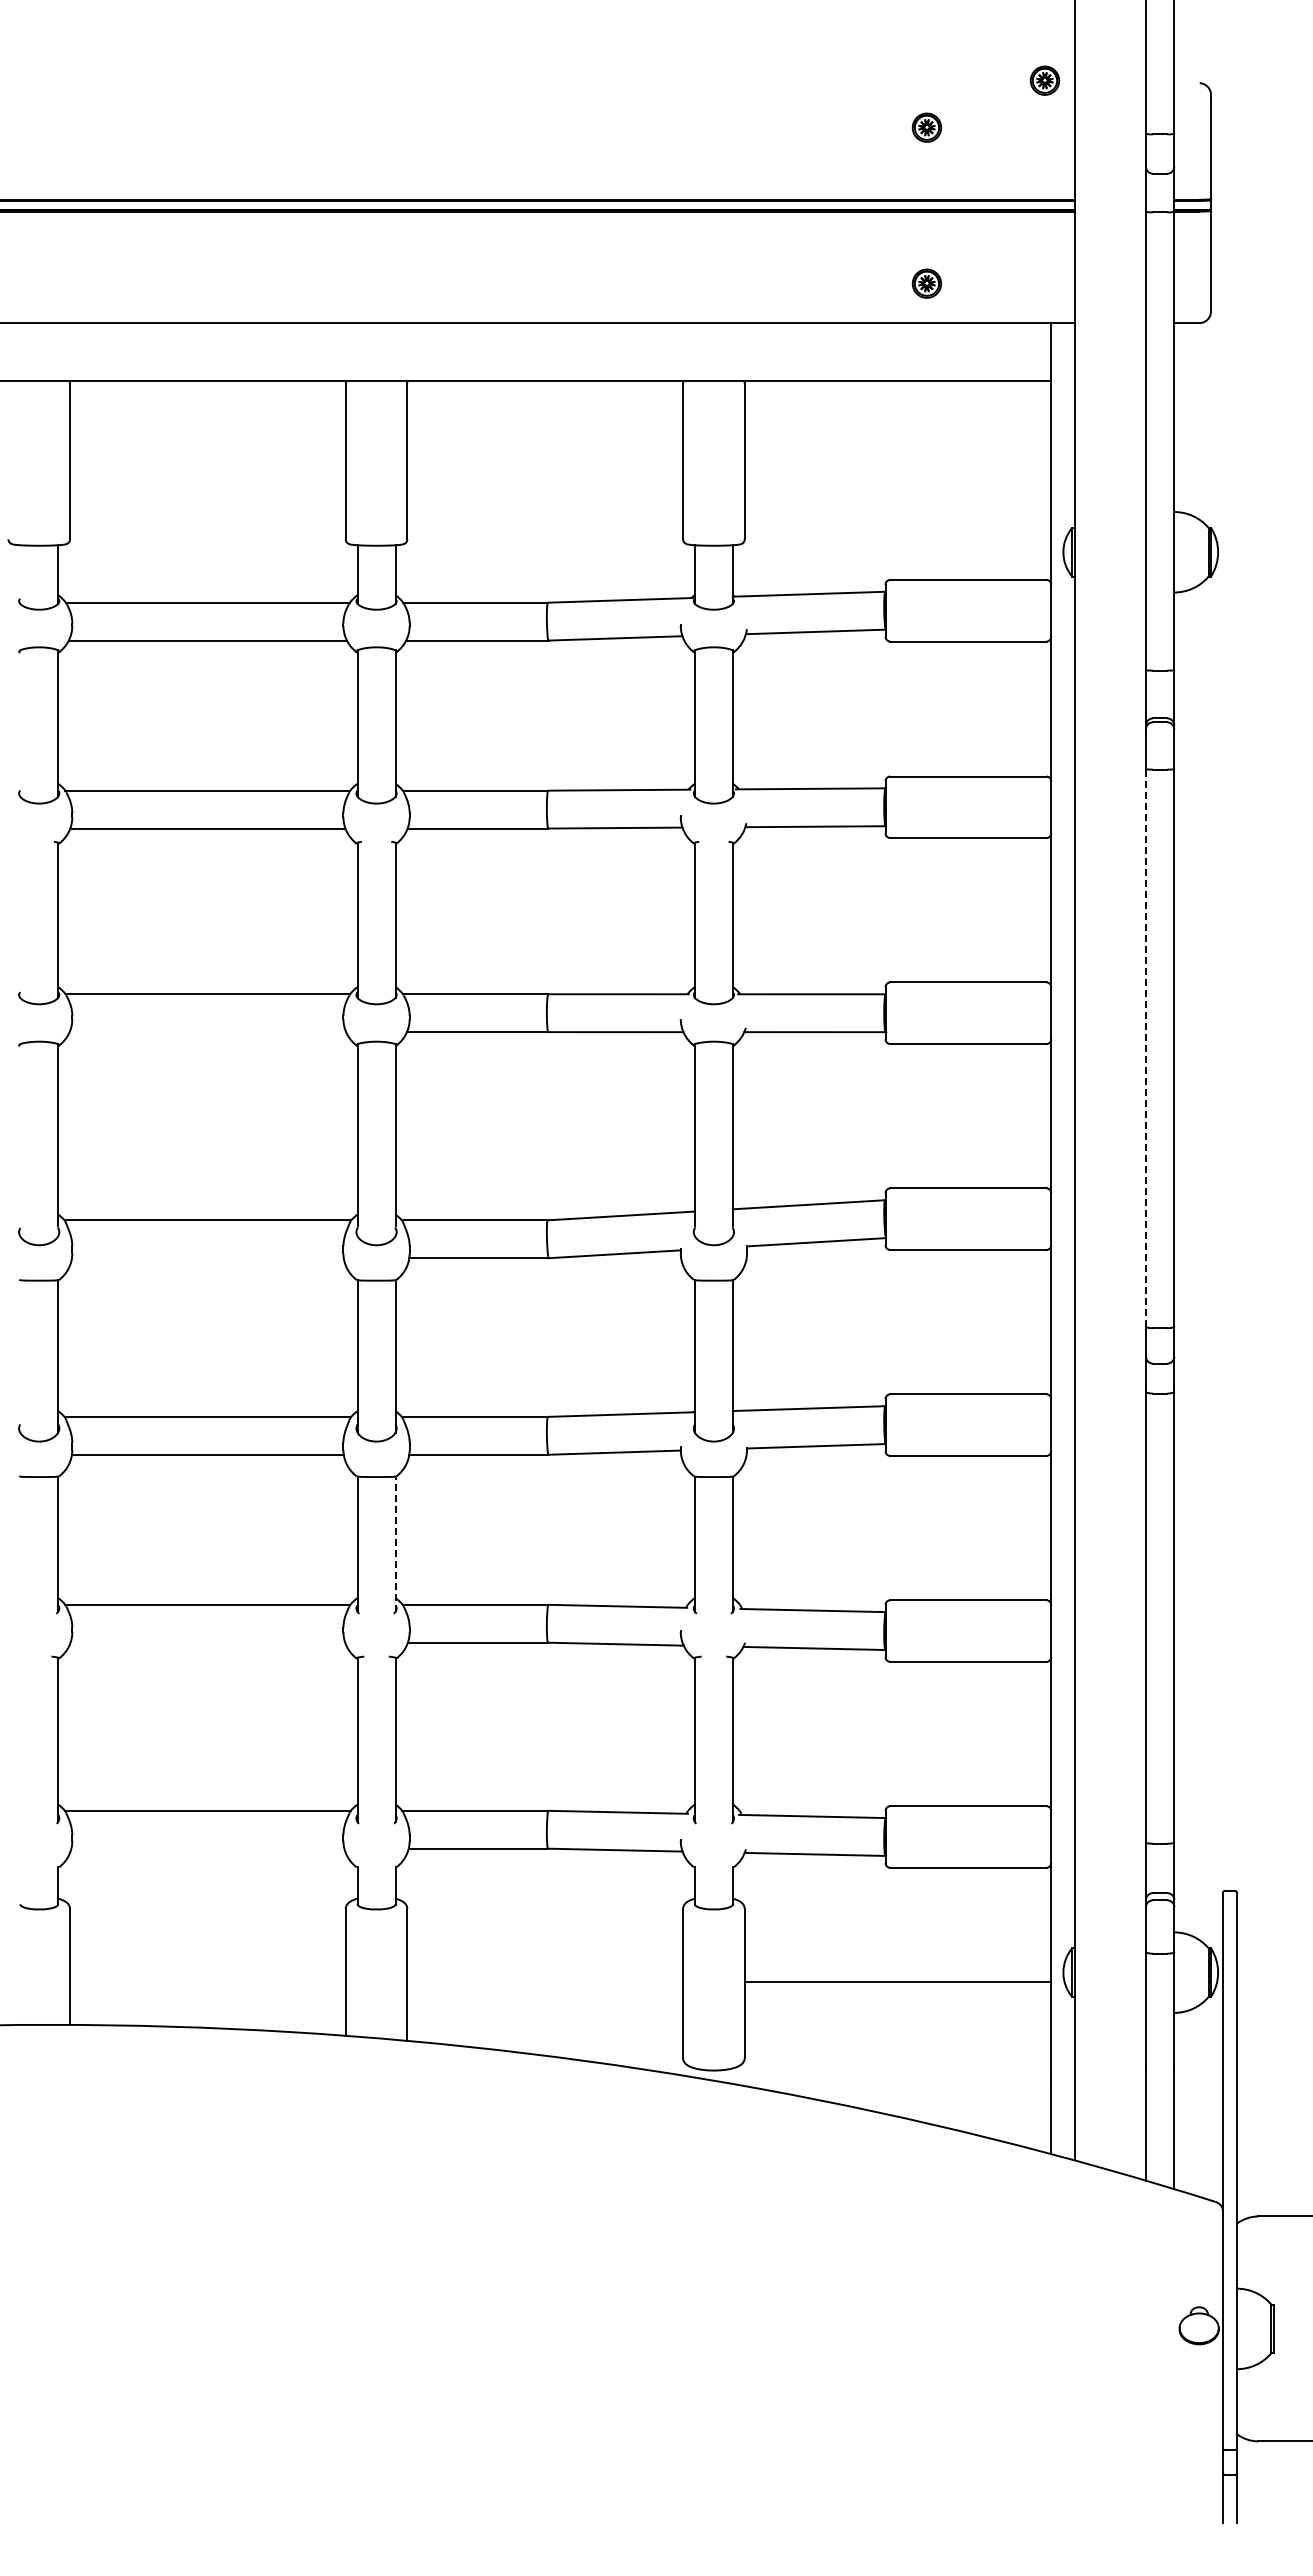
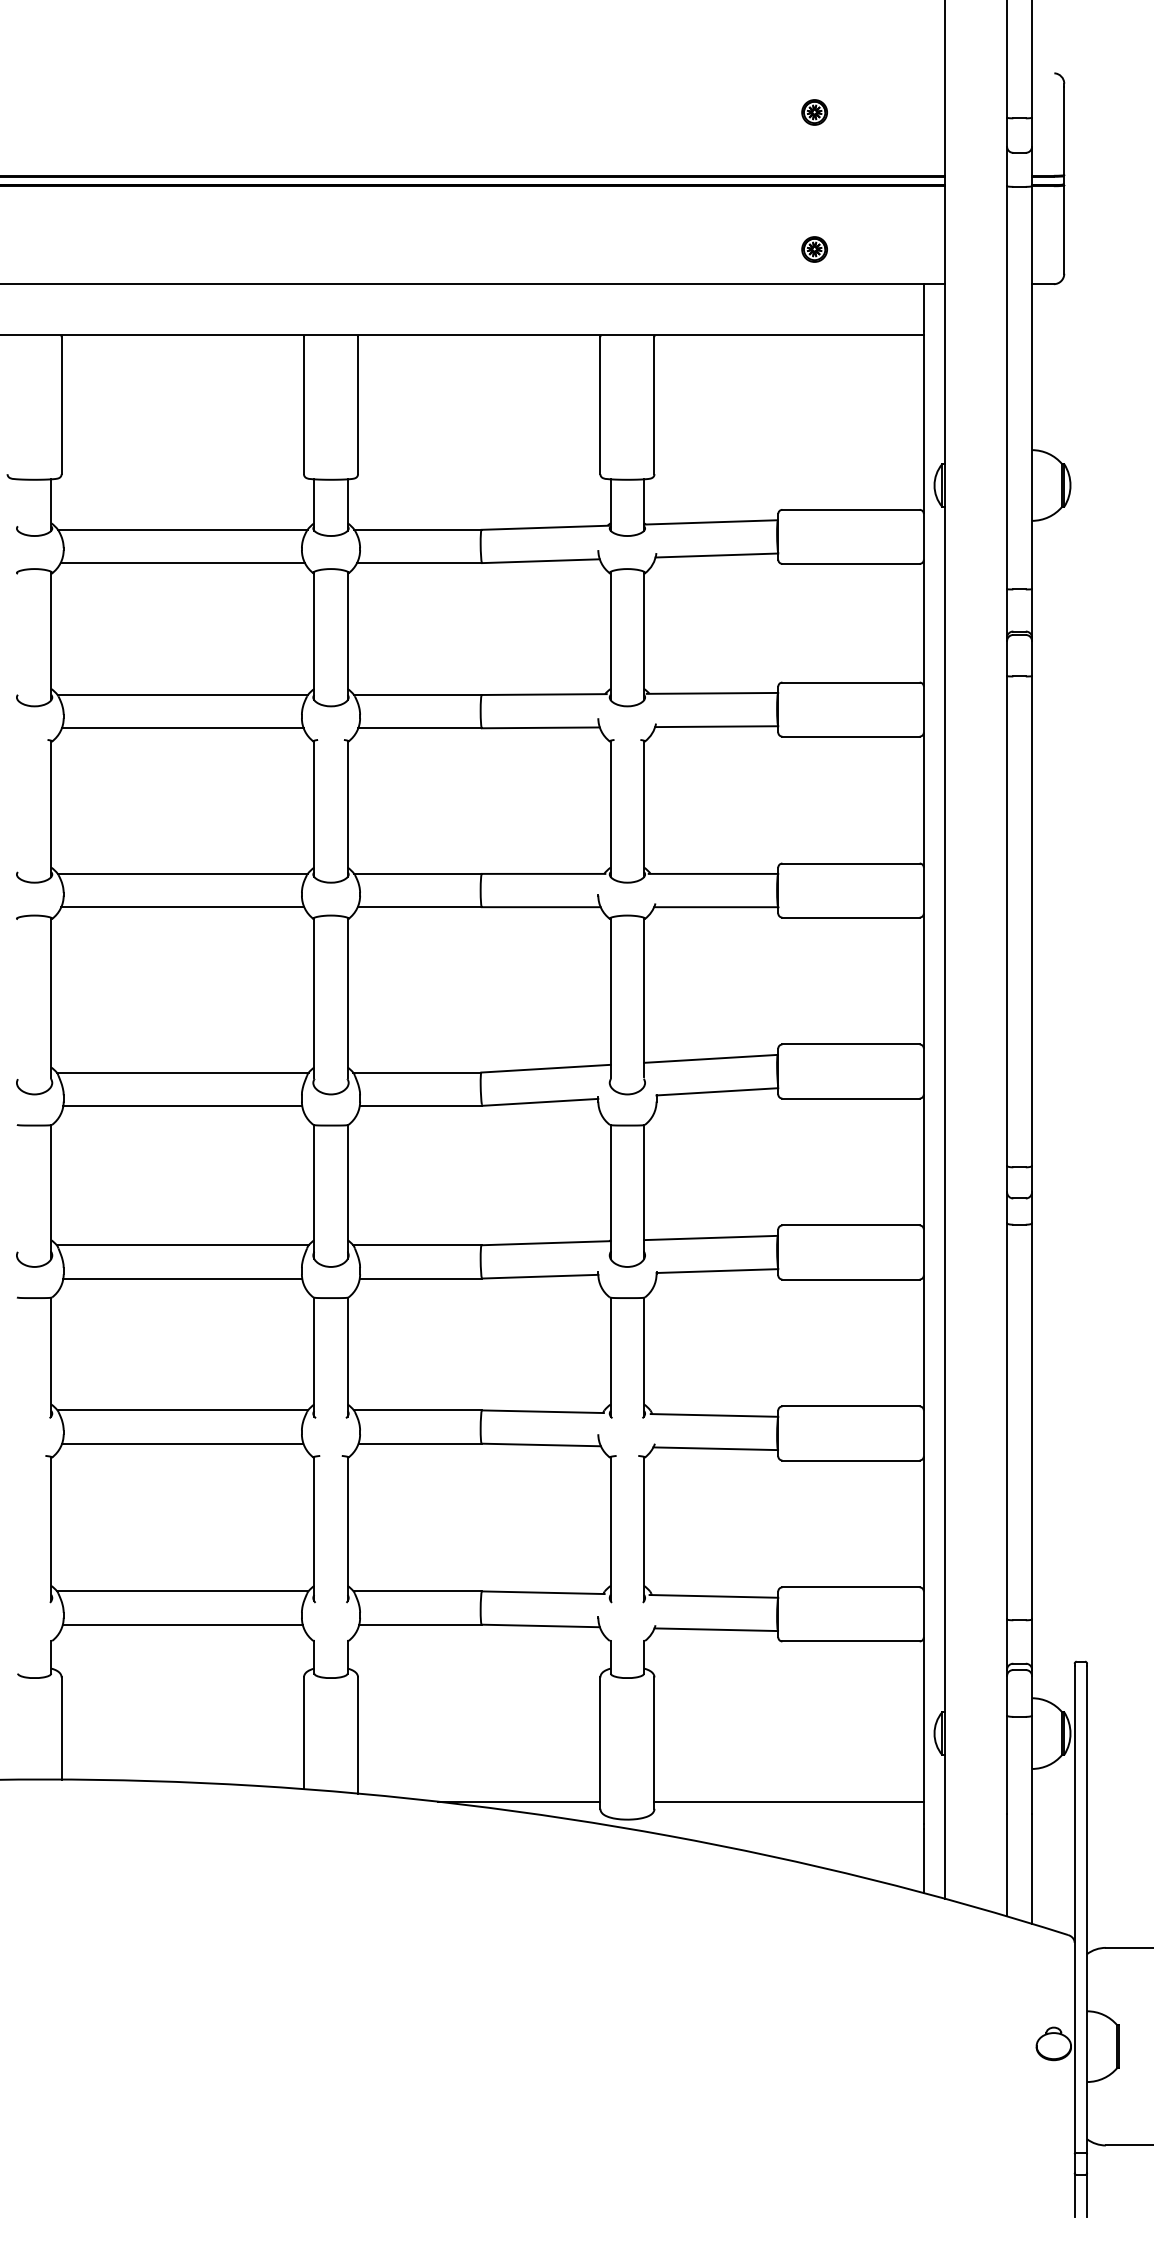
part: (1044, 80) -> (917, 70), removed
line: (207, 1032) -> (182, 907), added
line: (1145, 1047) -> (1006, 920), dashed -> solid
line: (207, 1258) -> (182, 1106), added
line: (395, 1544) -> (347, 1357), dashed -> solid
line: (207, 1642) -> (182, 1443), added
line: (207, 1848) -> (182, 1624), added
line: (897, 1982) -> (788, 1802), moved
line: (590, 2050) -> (519, 1802), added

